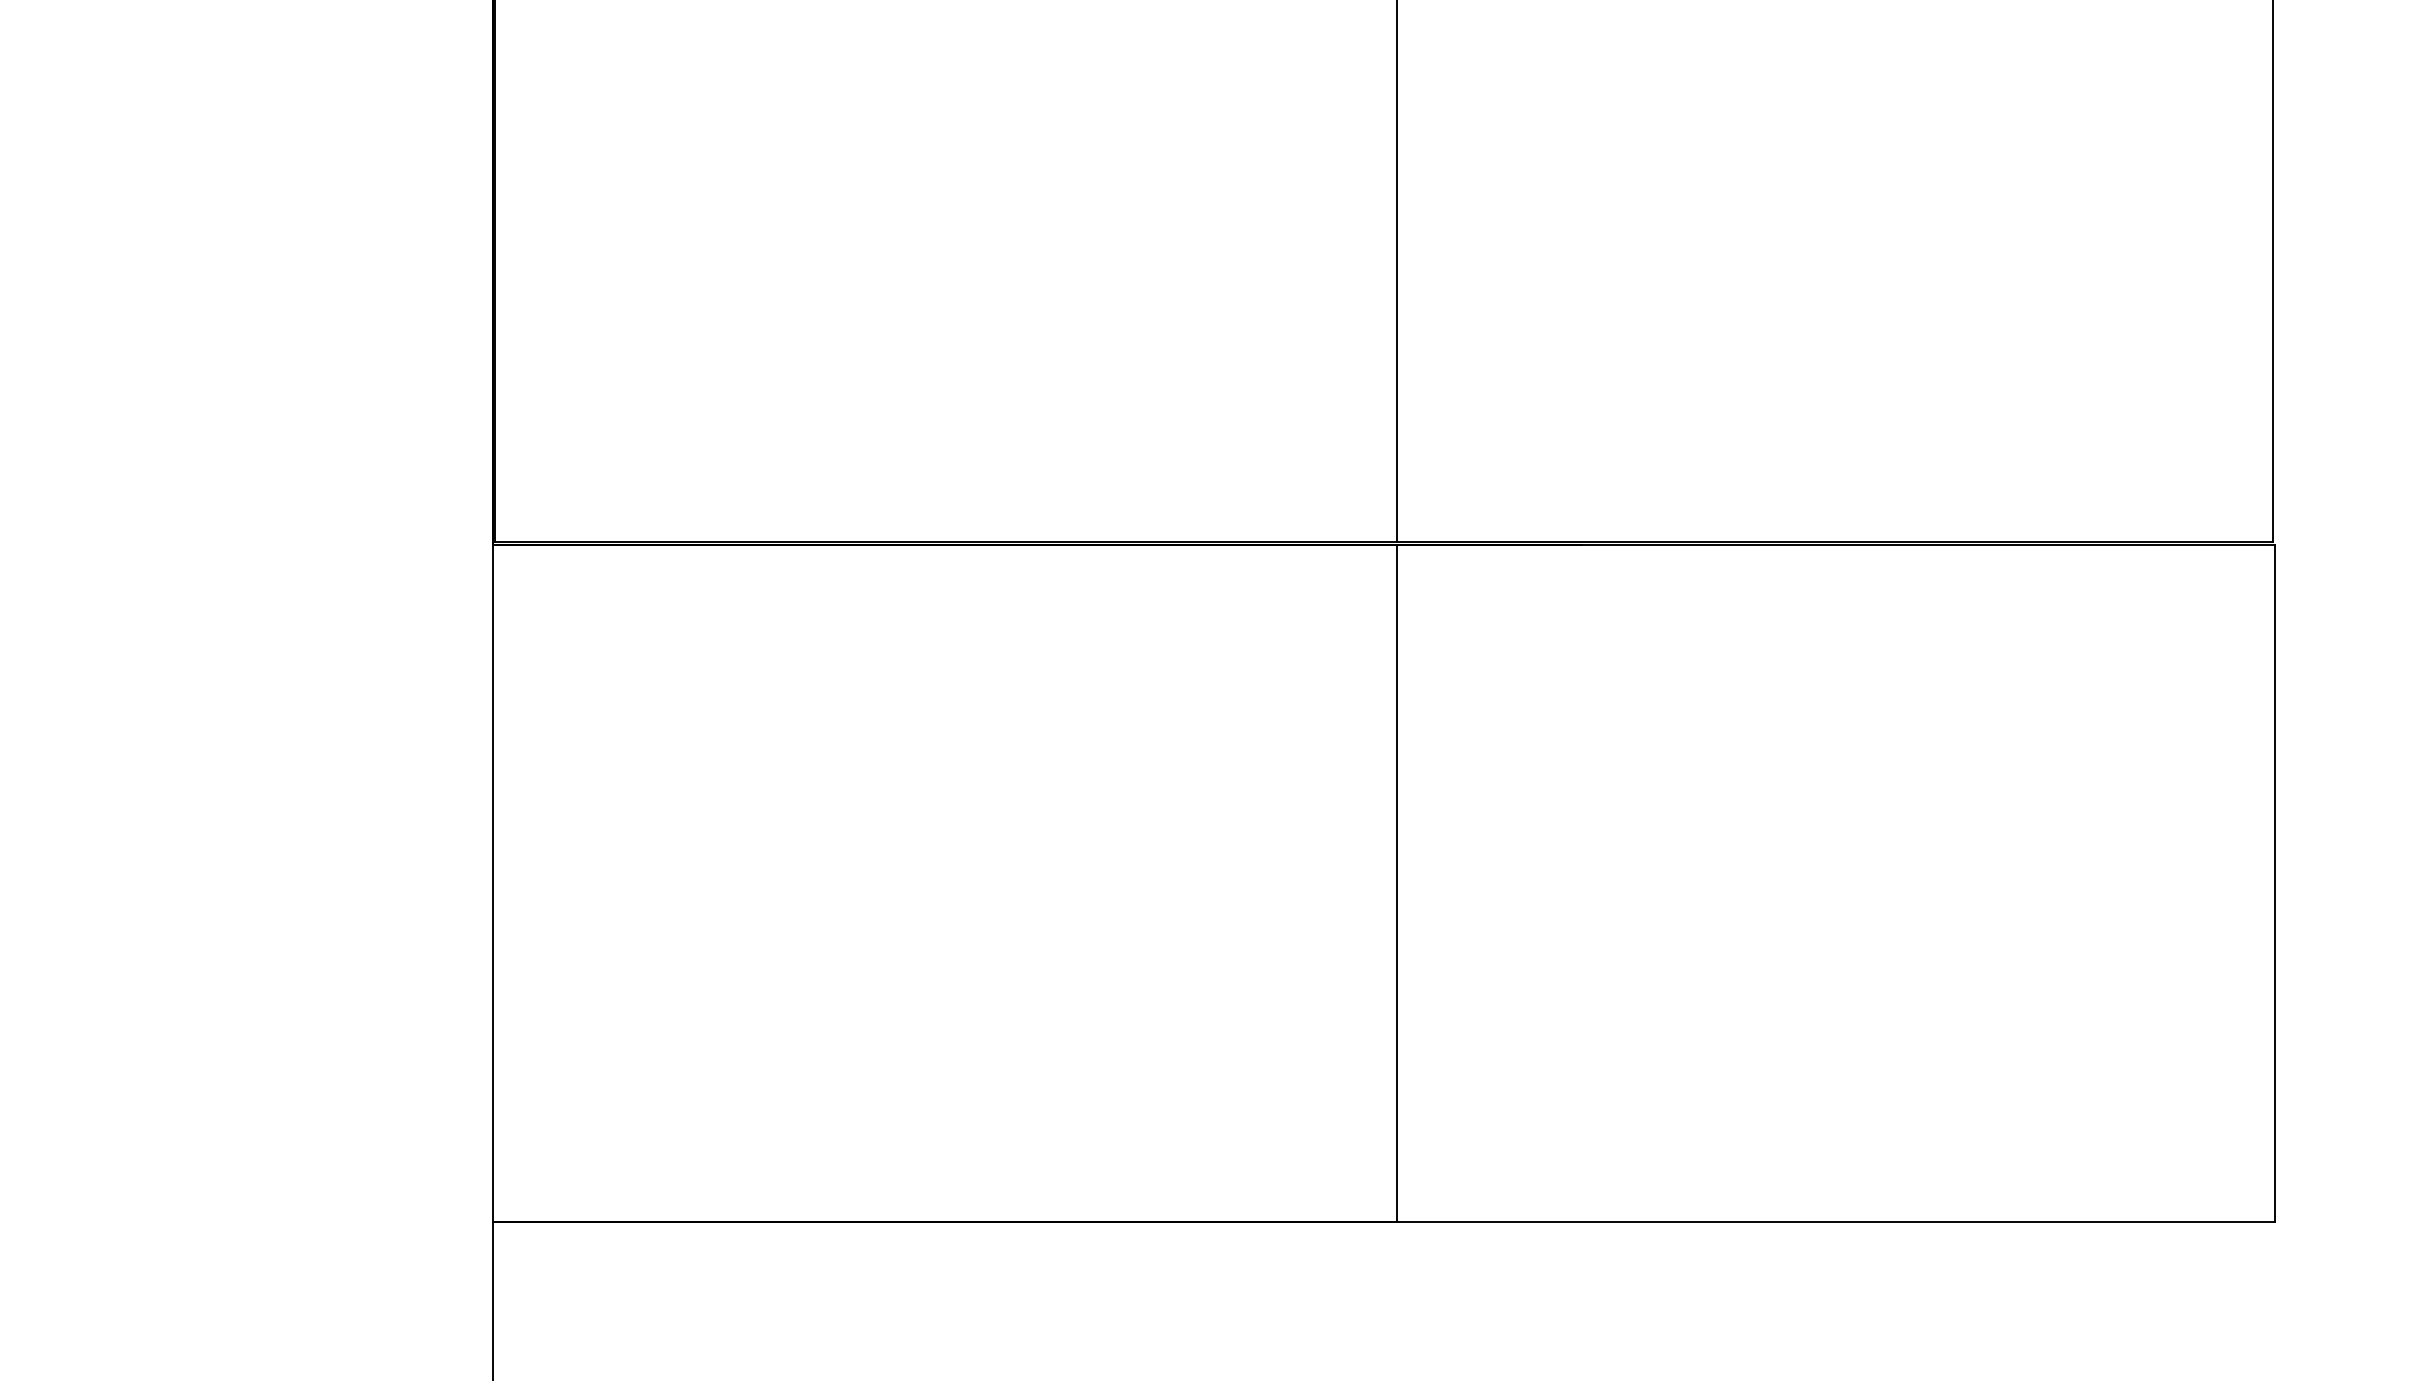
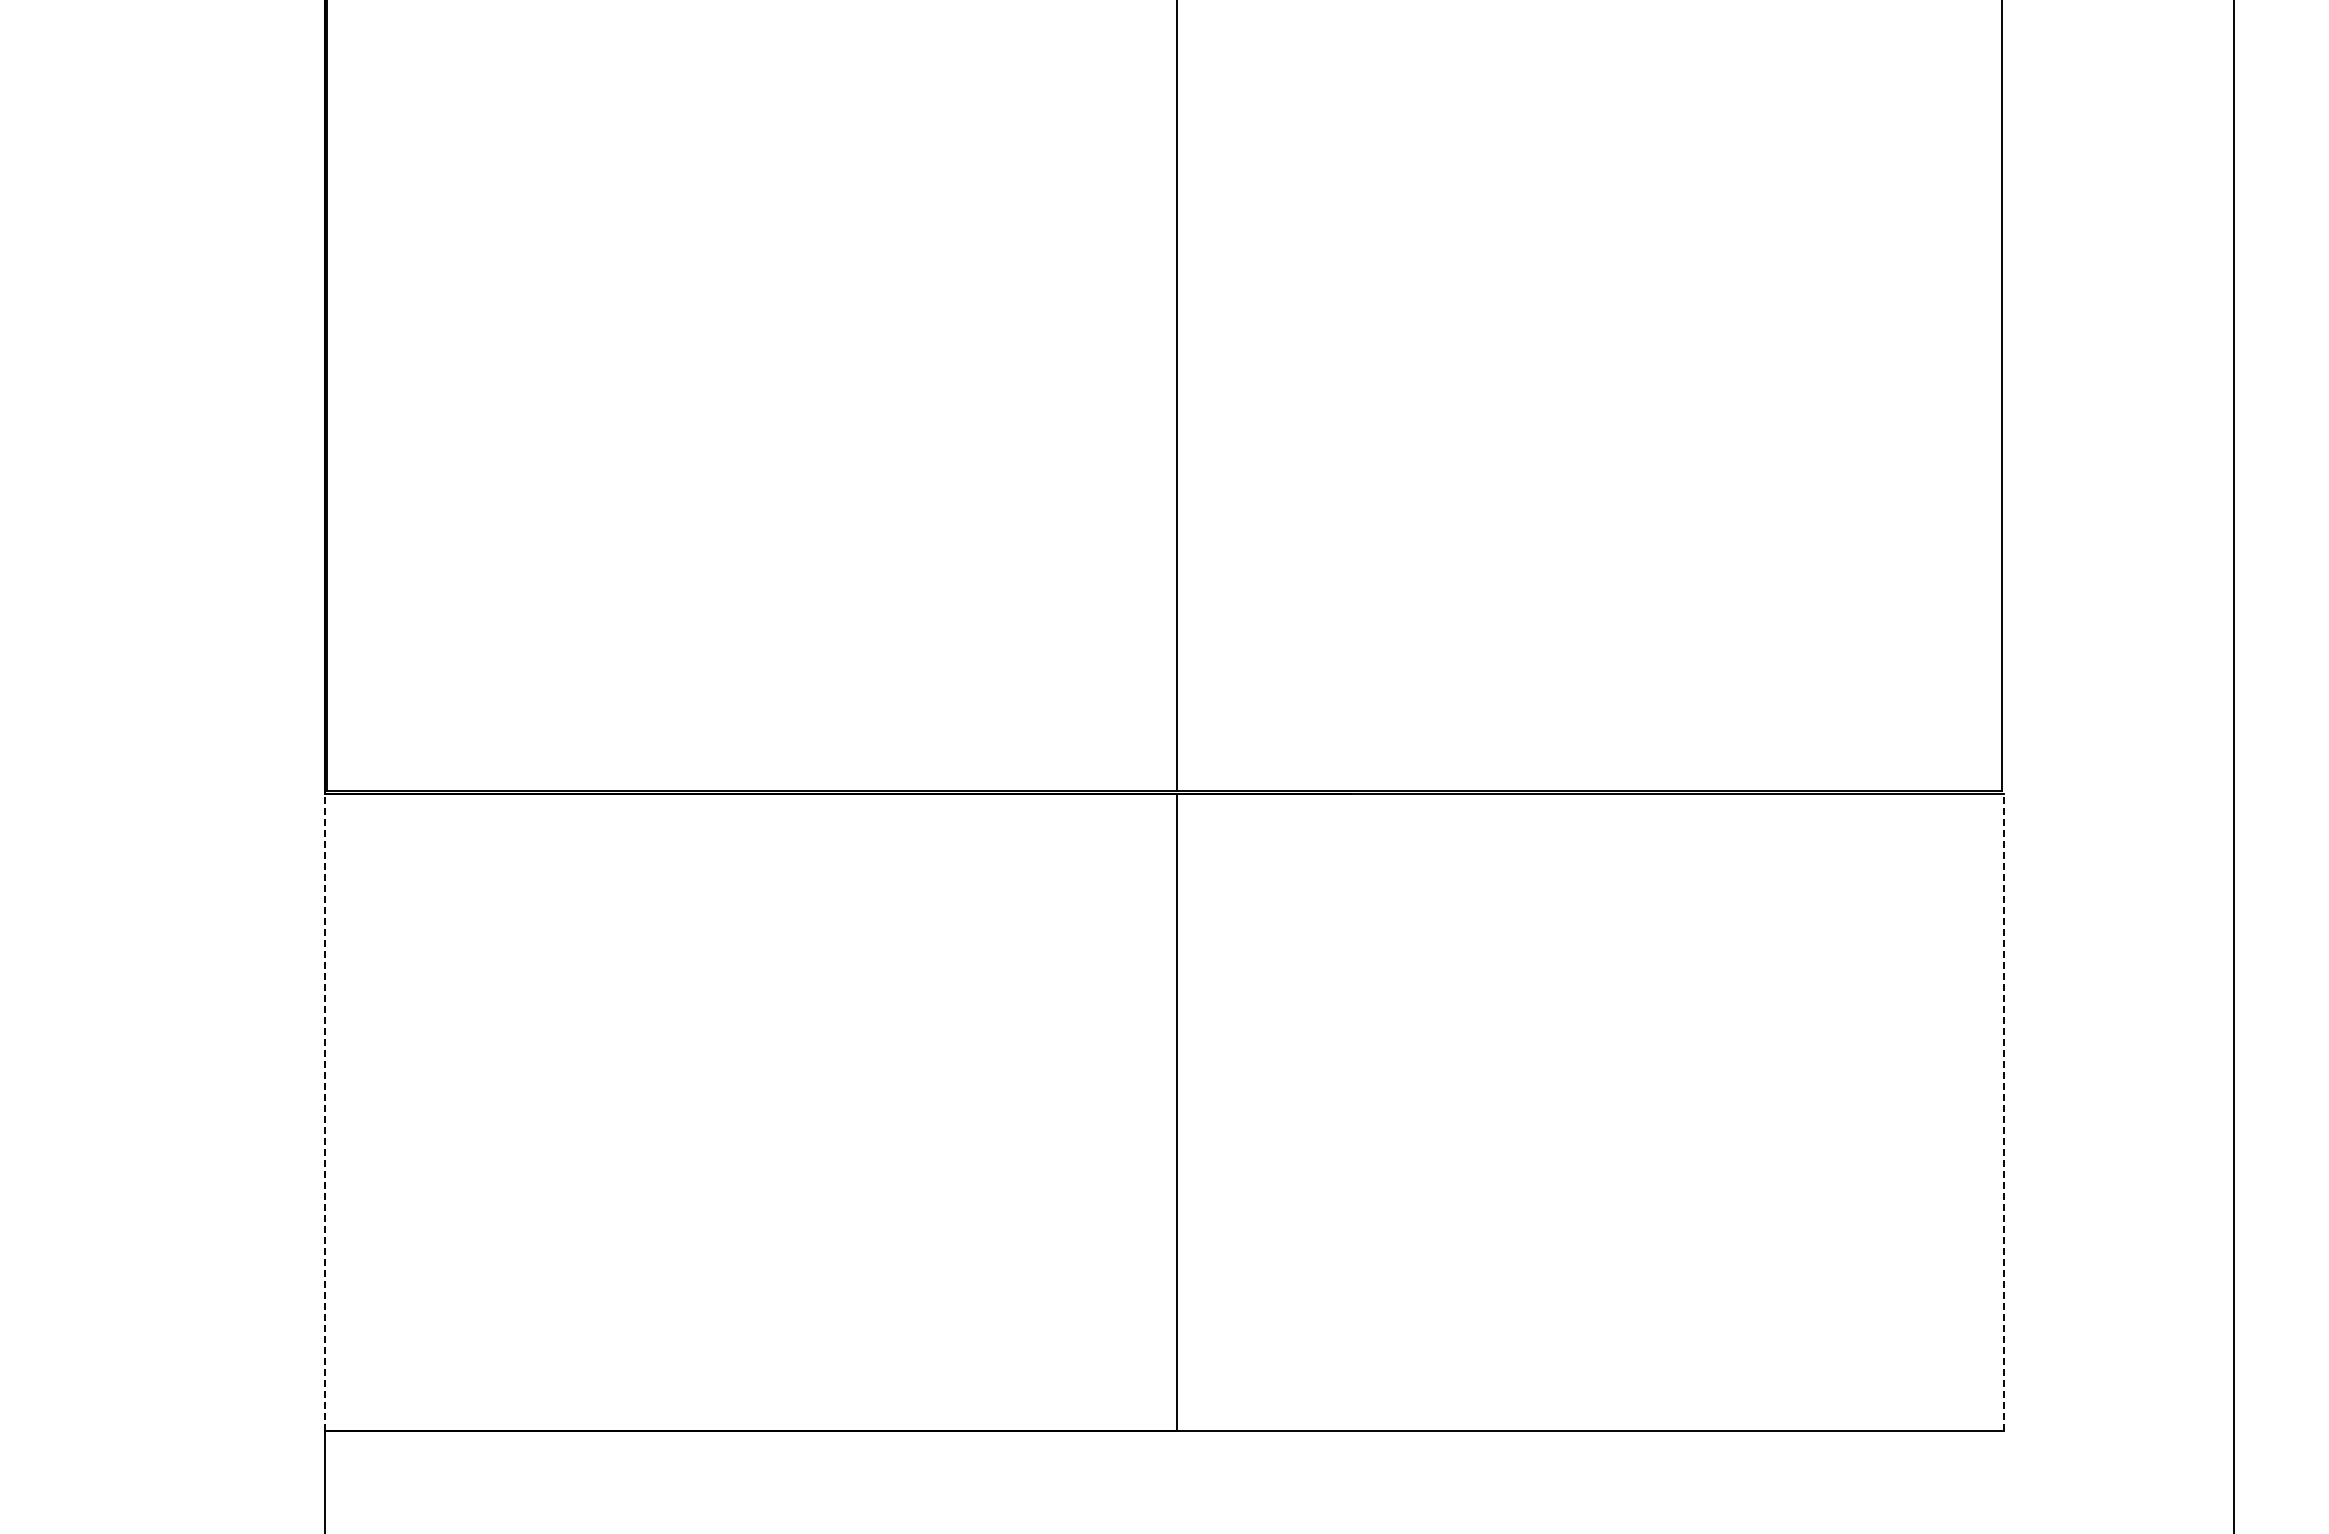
line: (493, 883) -> (325, 1112), solid -> dashed
line: (2274, 883) -> (2003, 1112), solid -> dashed

